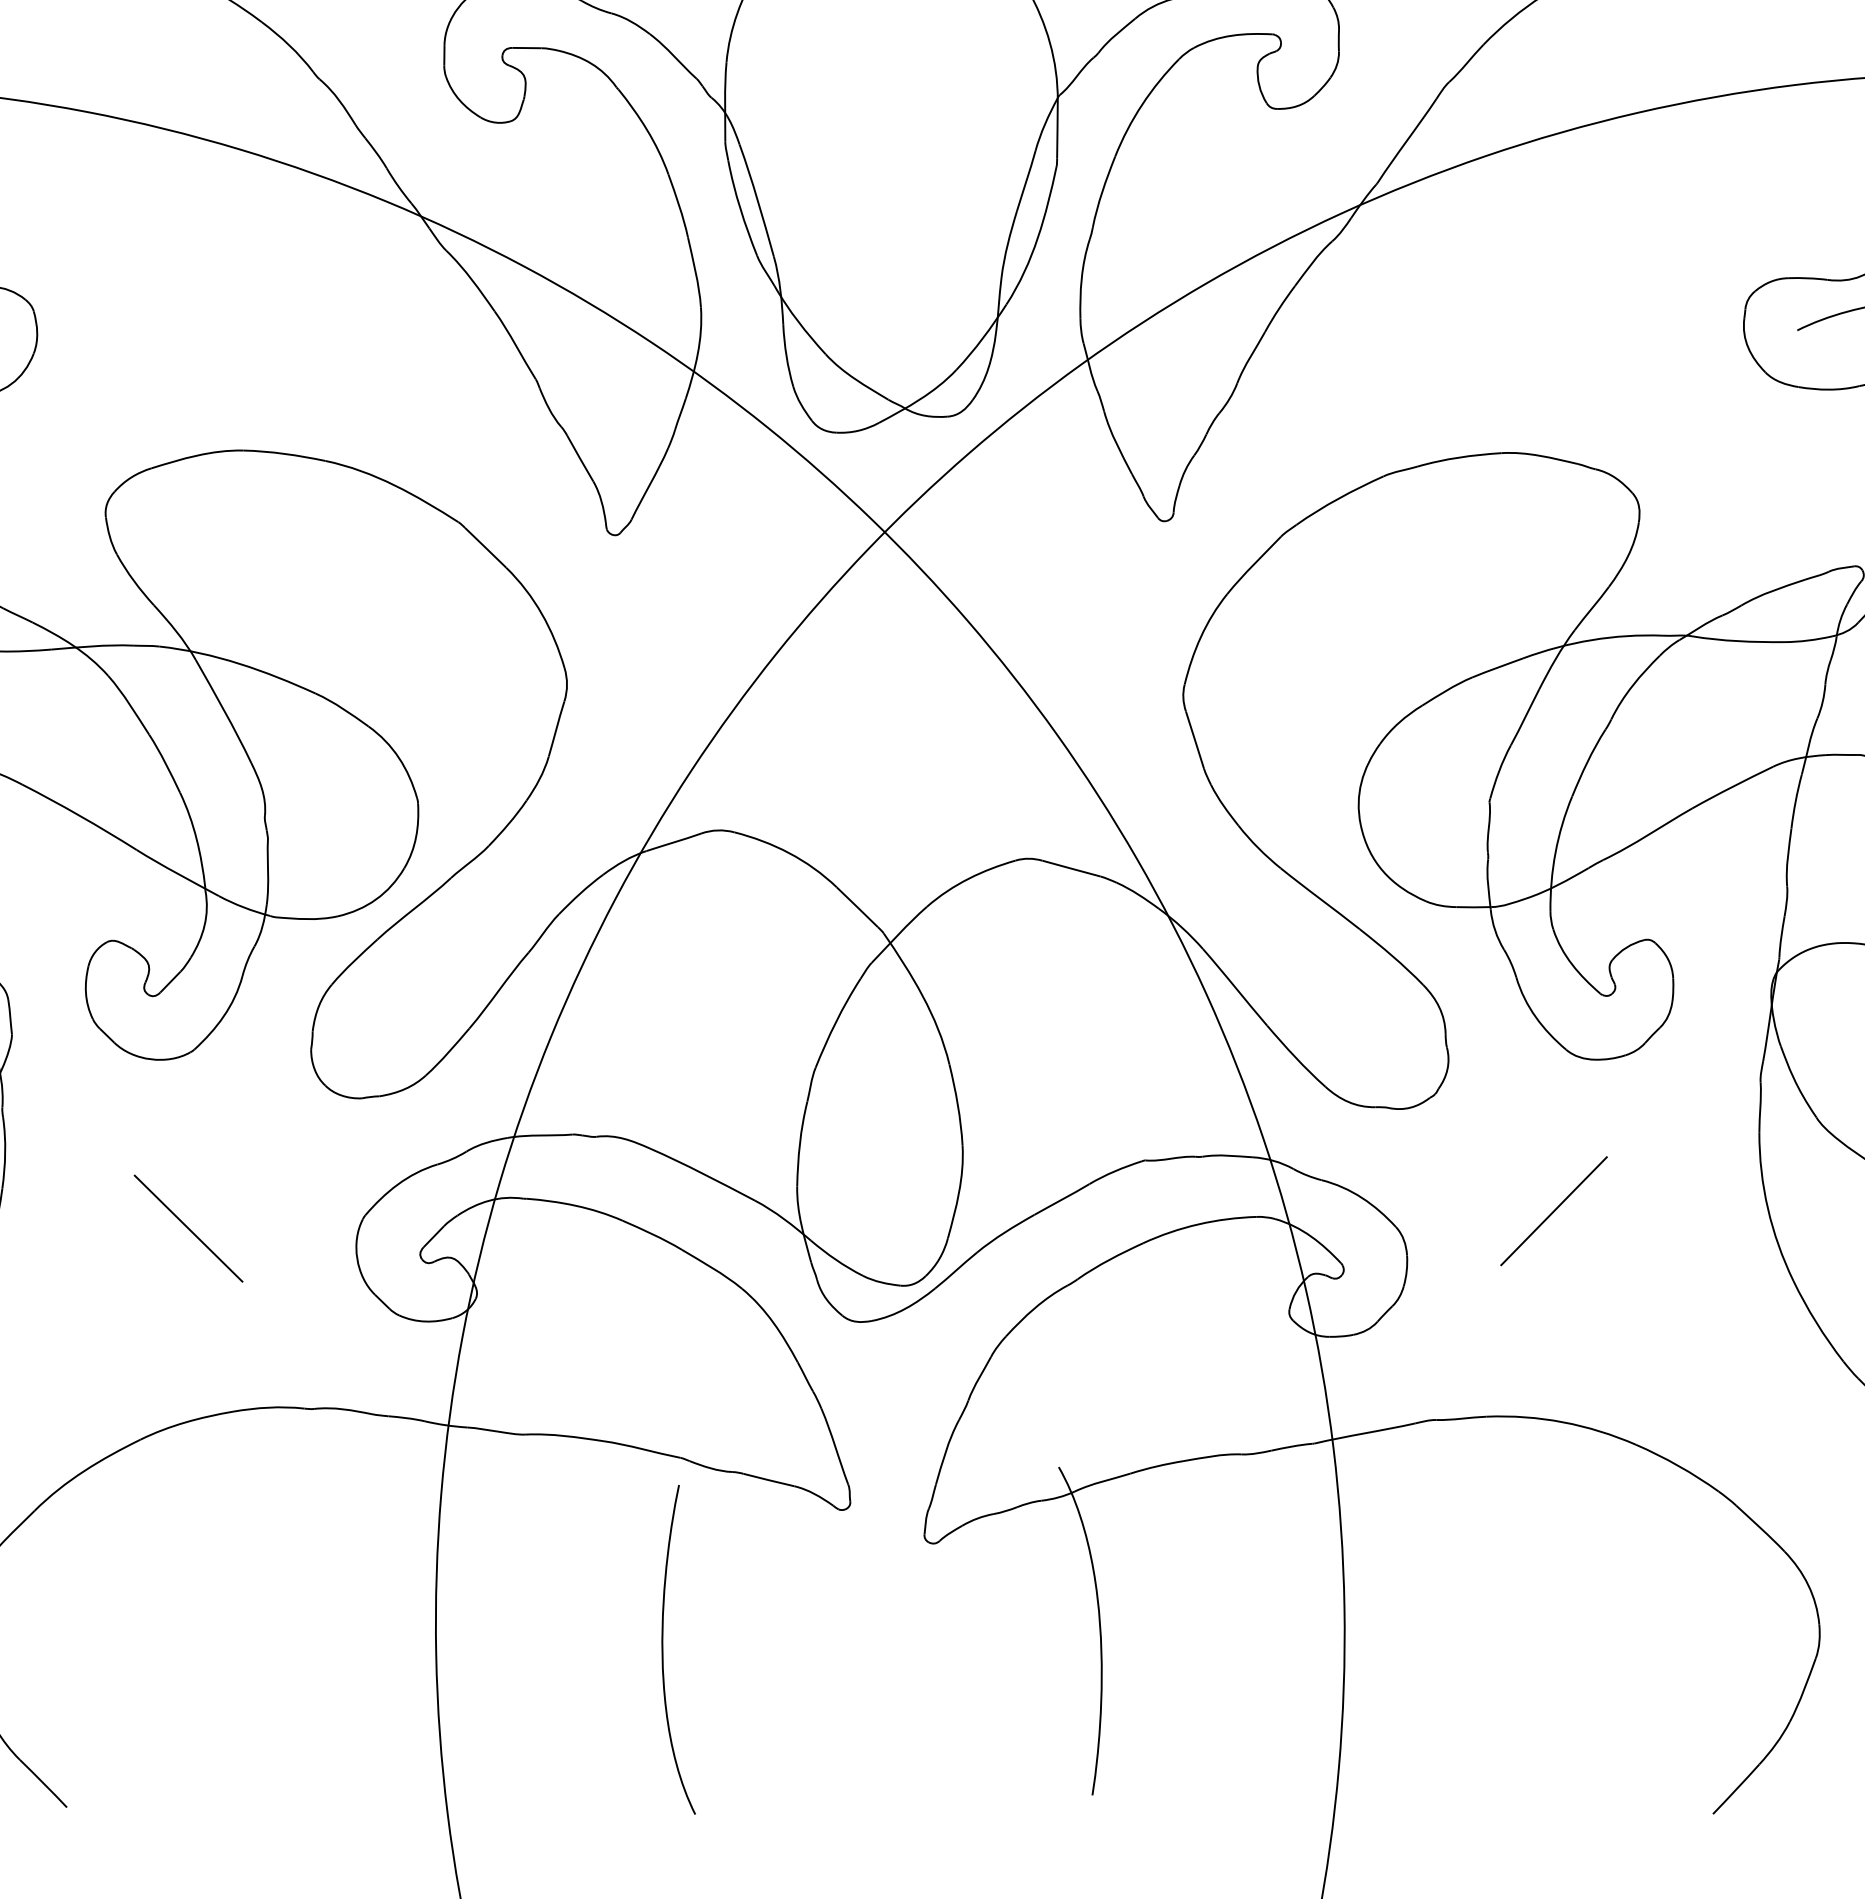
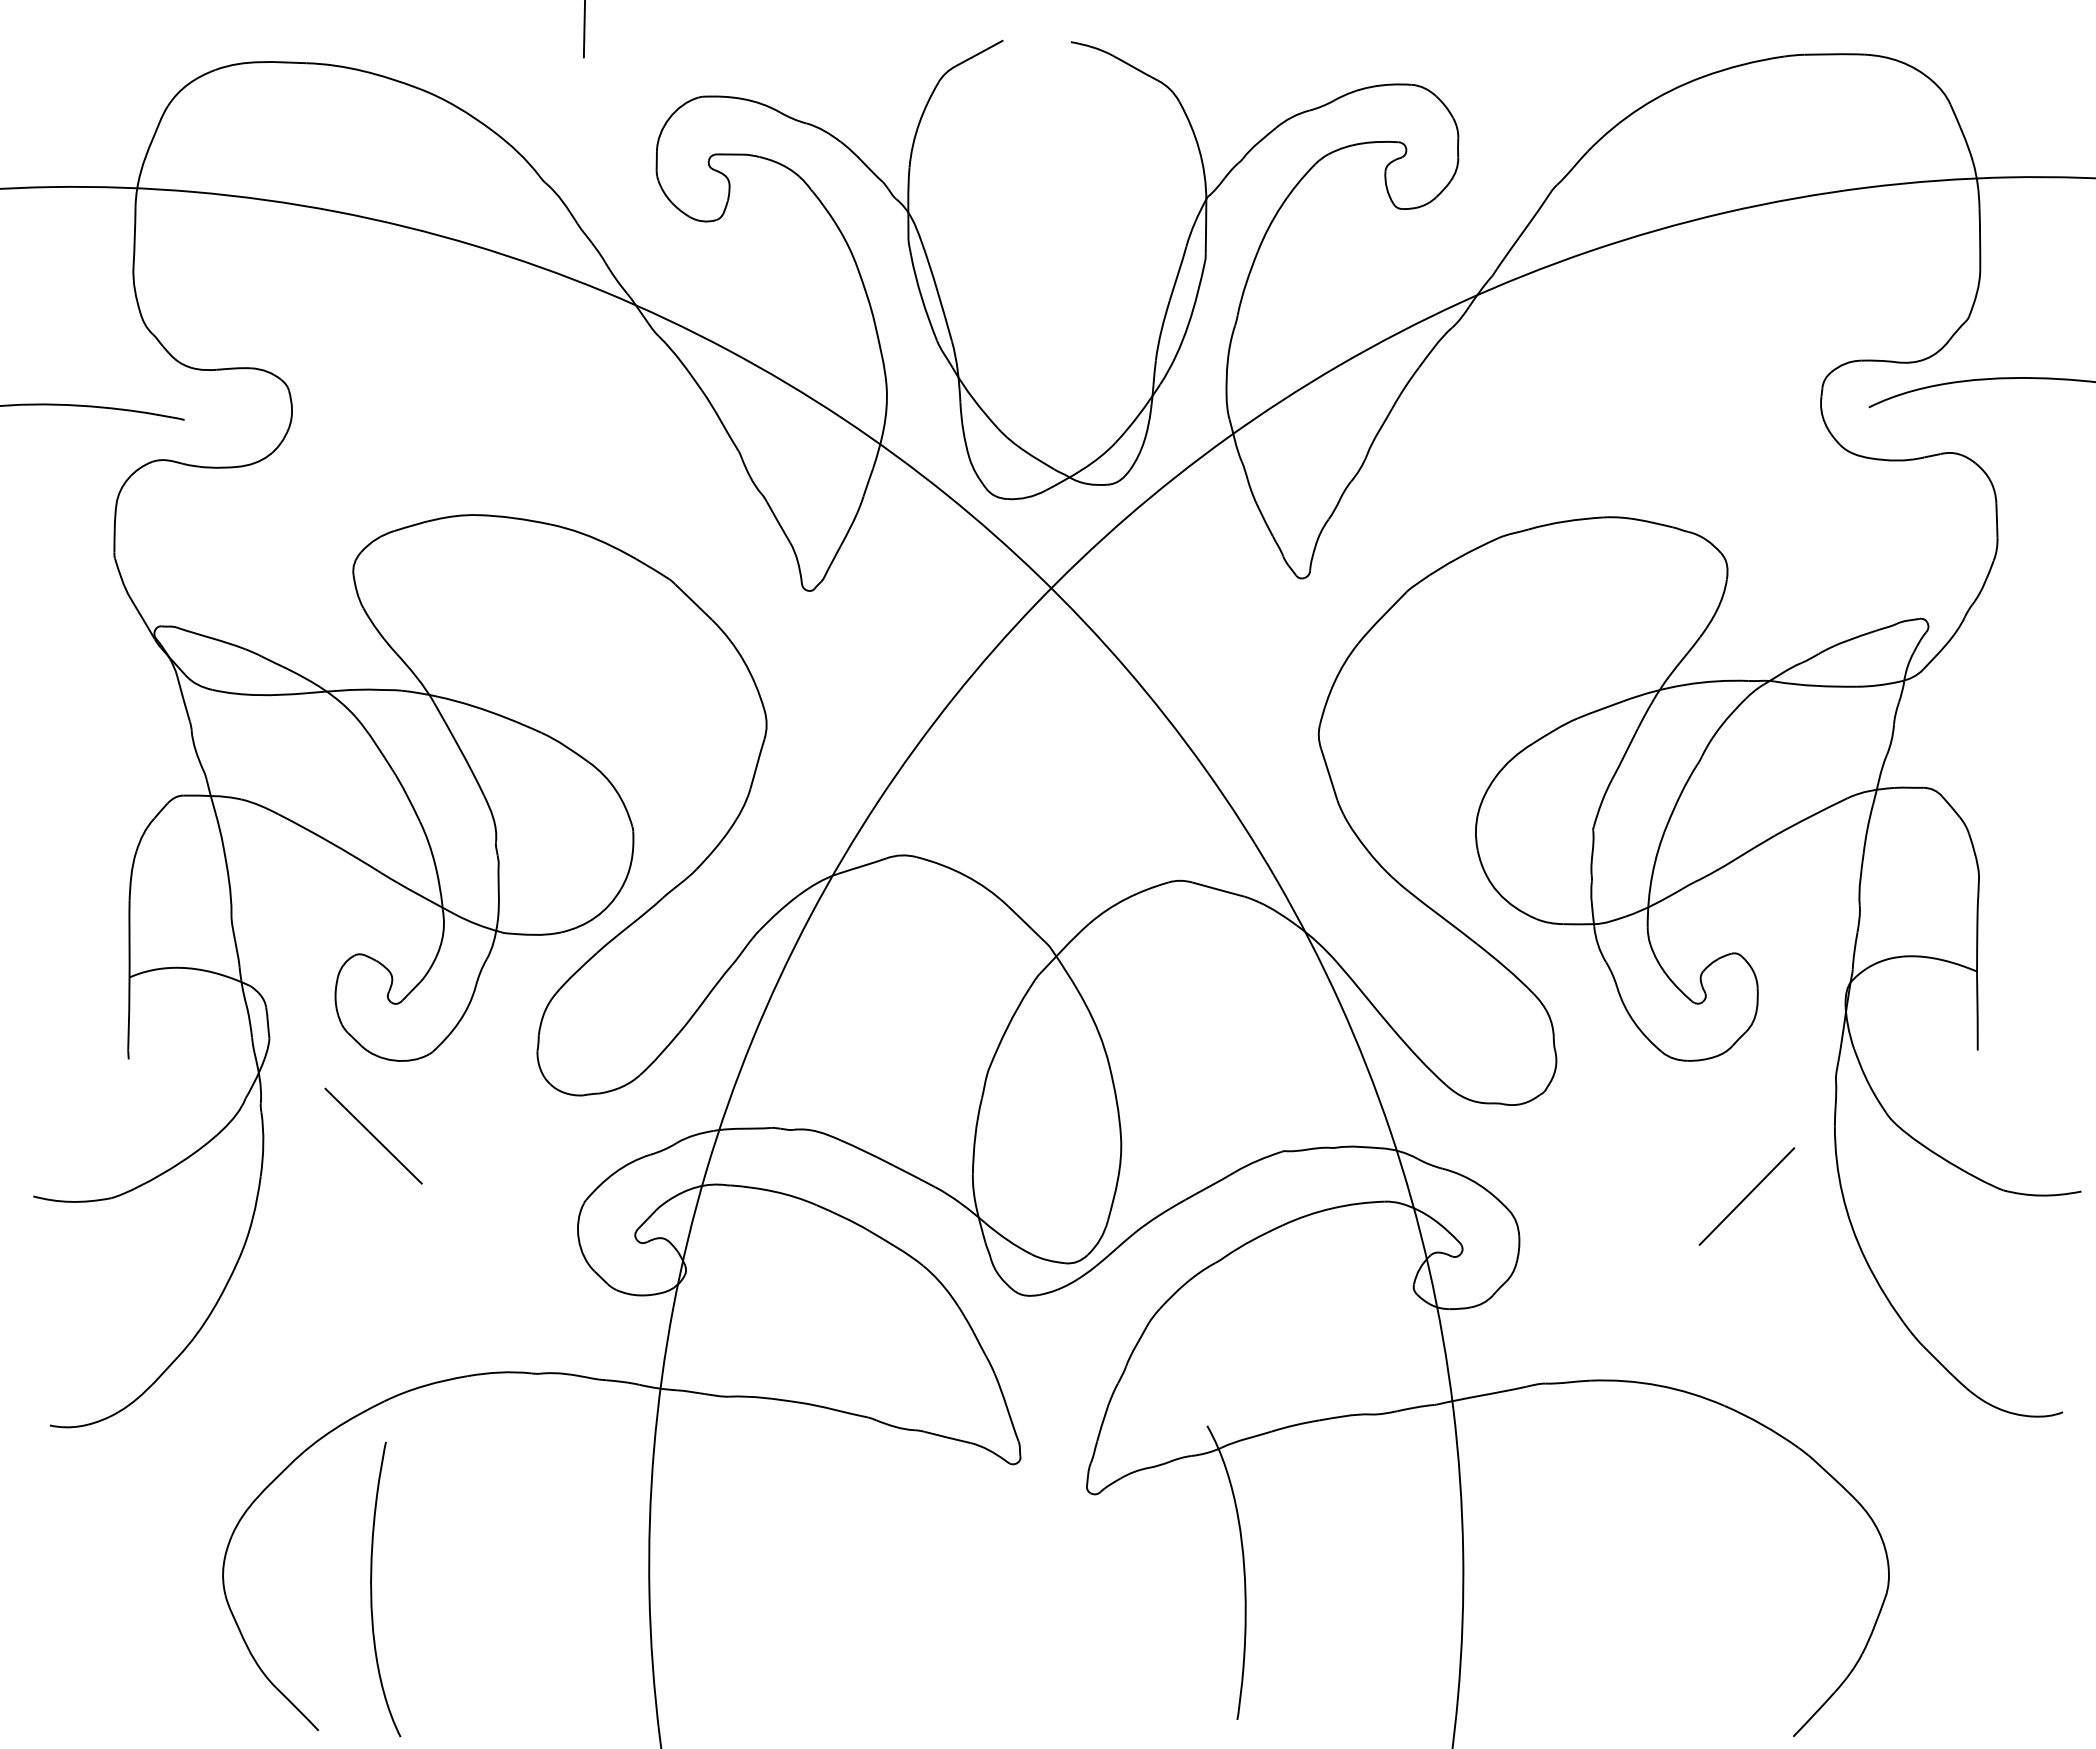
line: (1553, 1211) -> (1746, 1196), moved
line: (188, 1227) -> (373, 1135), moved
curve: (663, 1649) -> (372, 1589), moved

